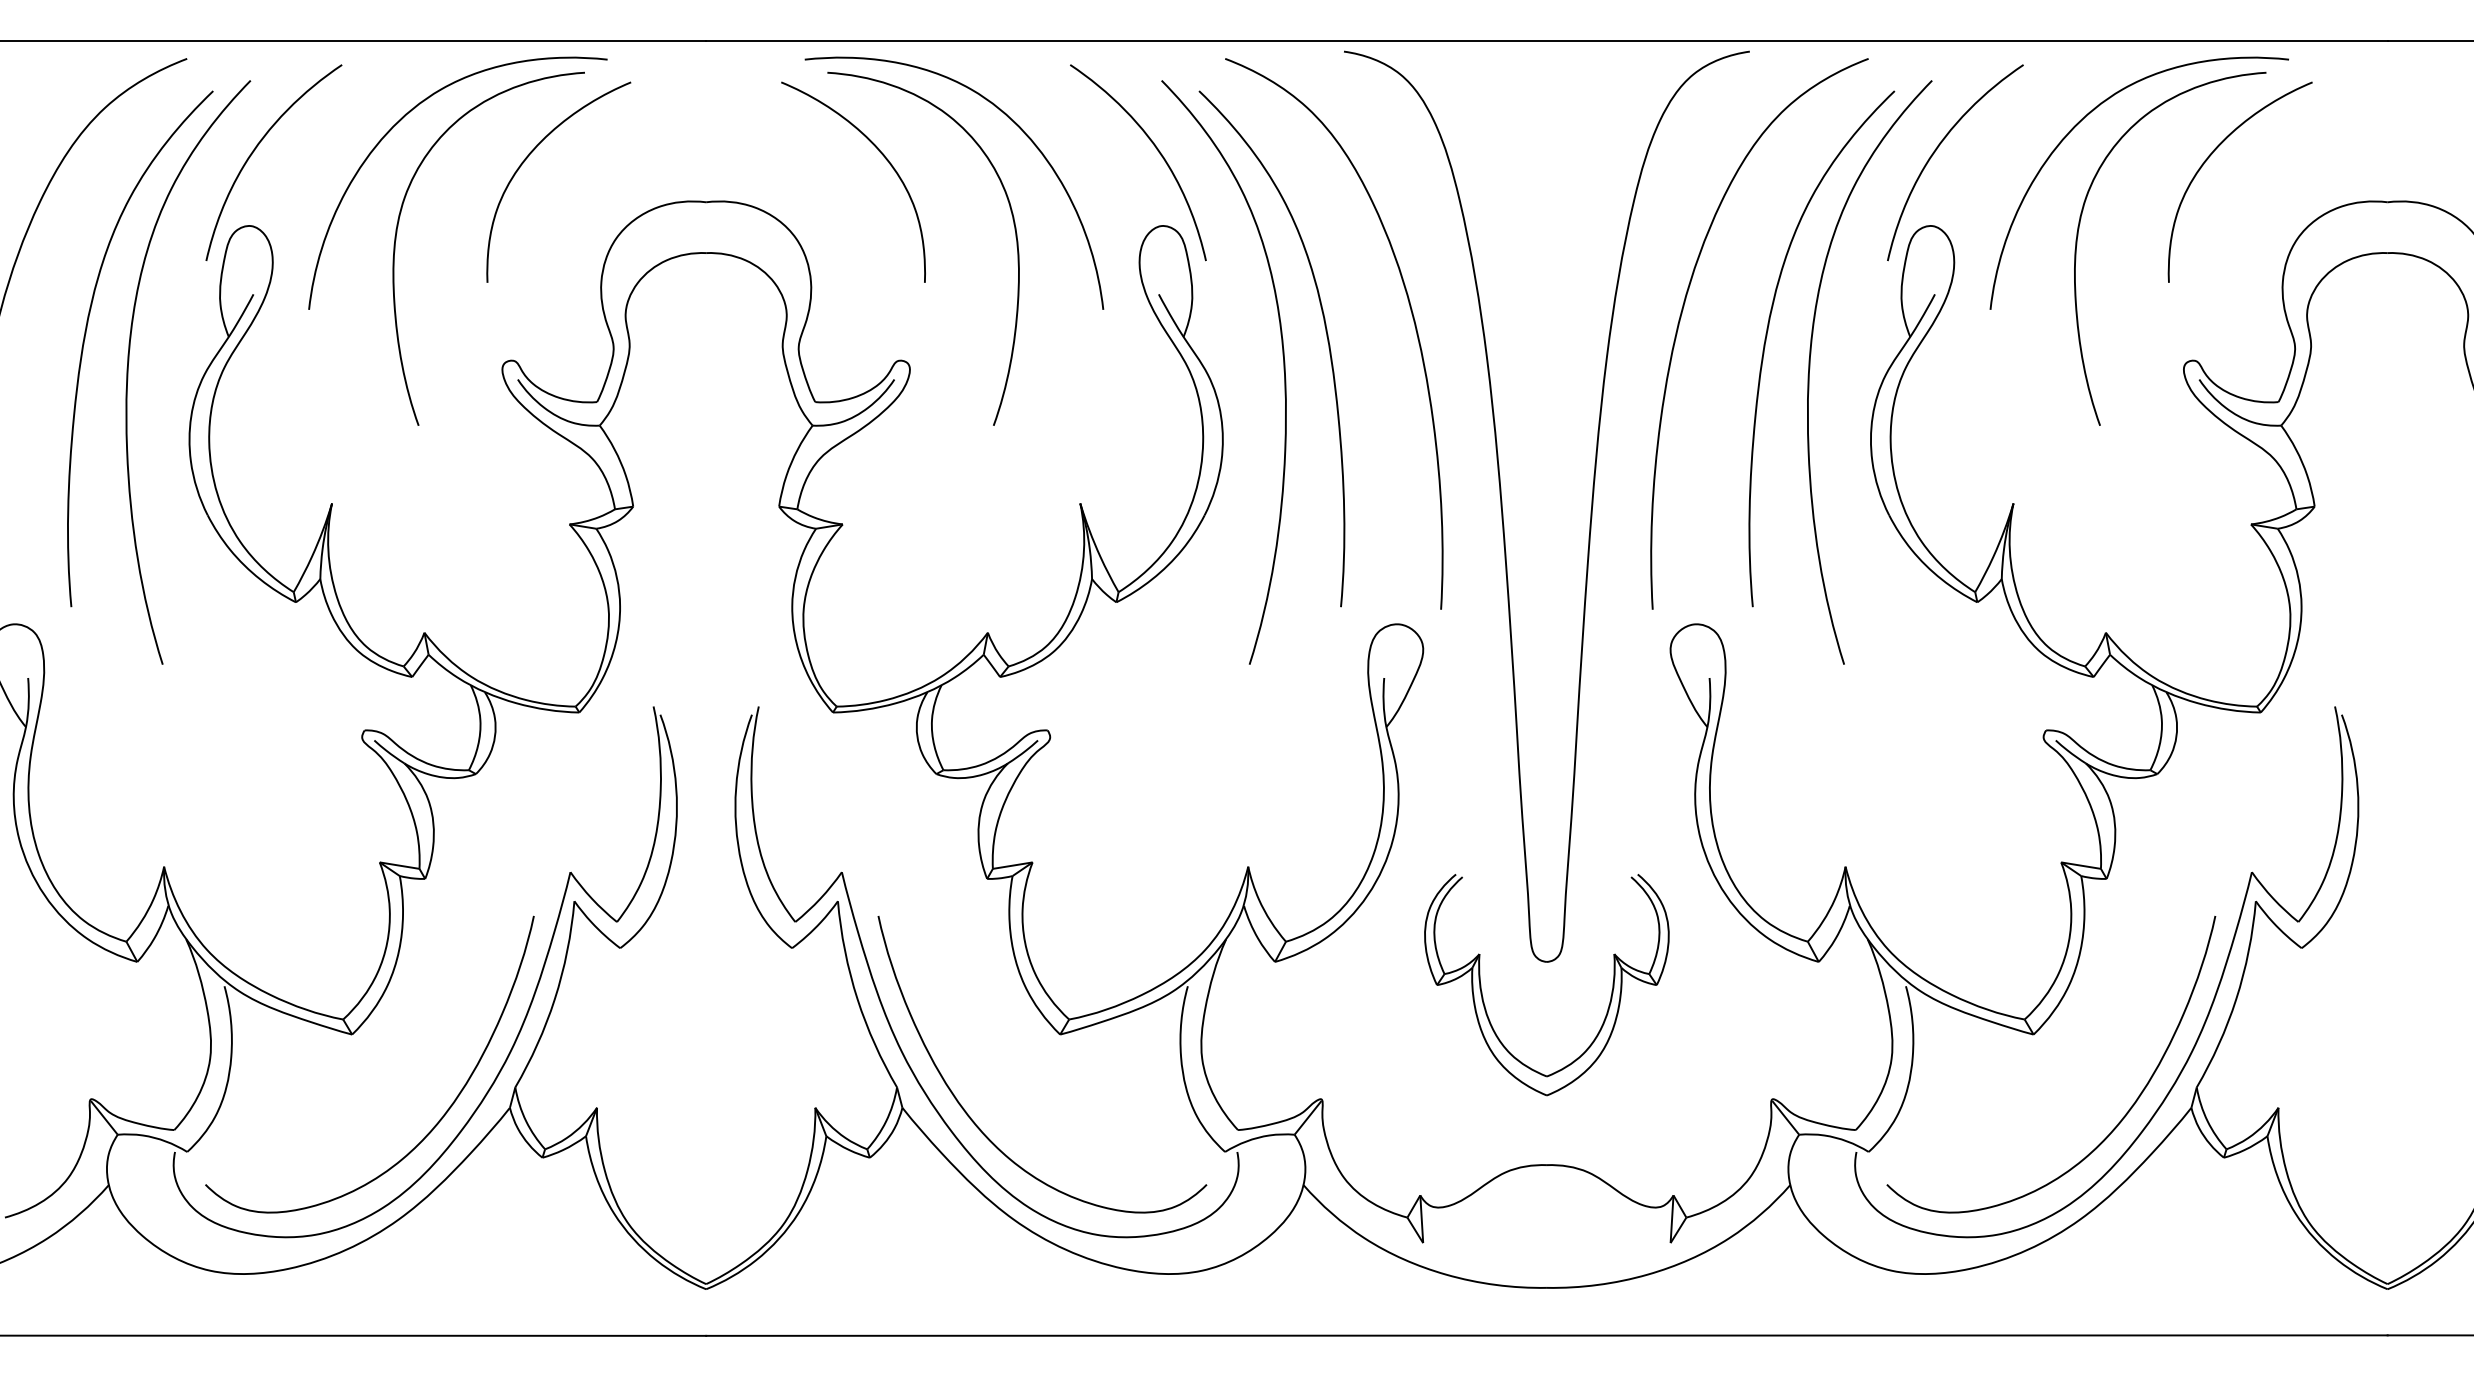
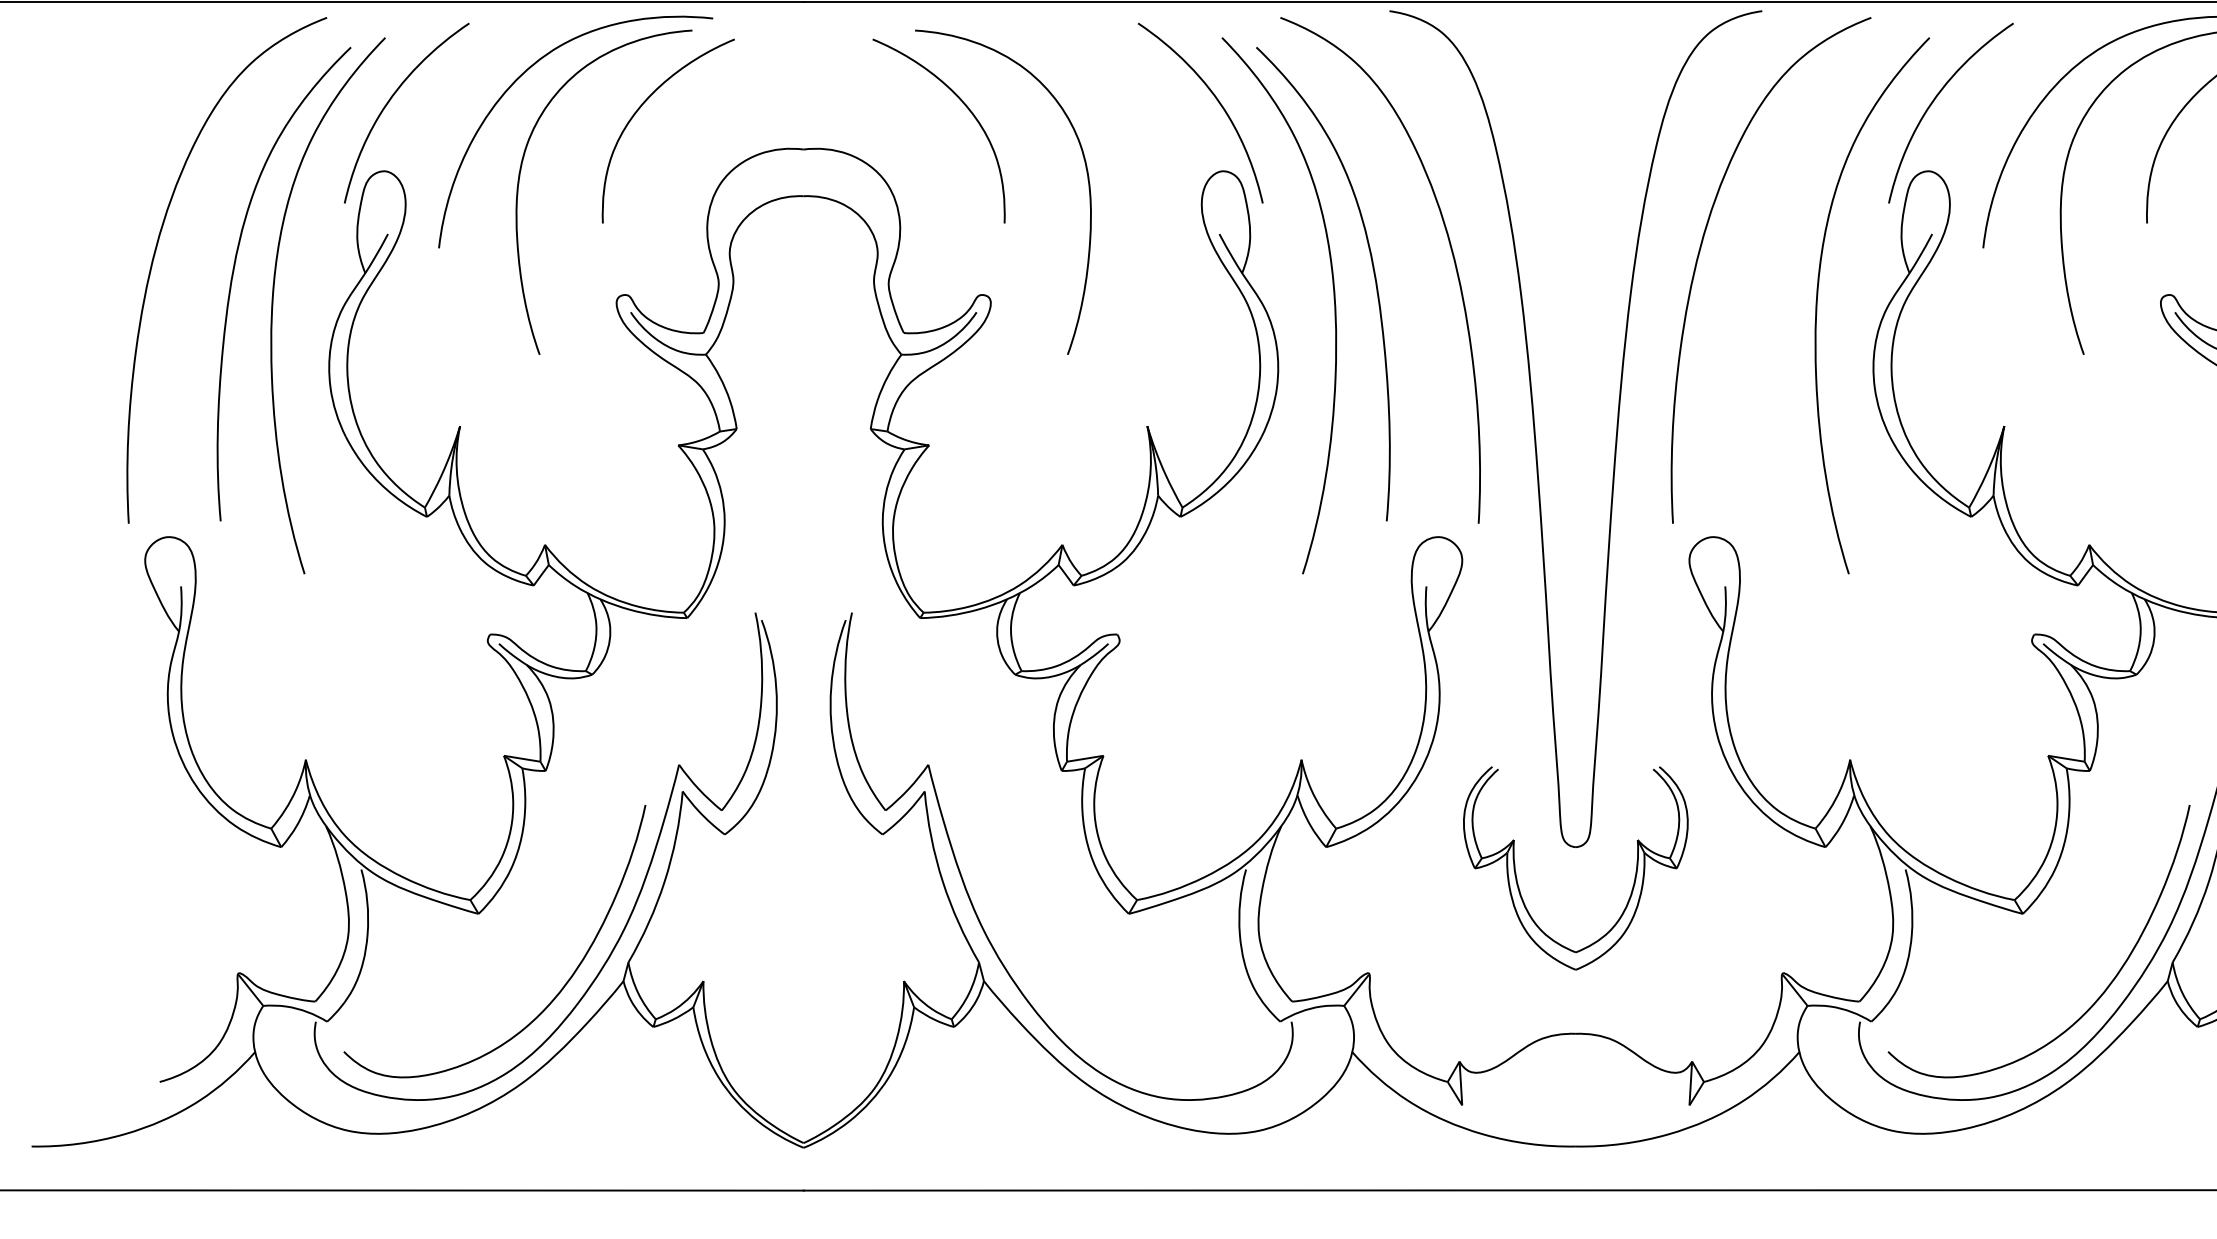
curve: (1007, 117) -> (1080, 71), removed
curve: (1767, 336) -> (1778, 272), removed
curve: (975, 1122) -> (1051, 994), removed

